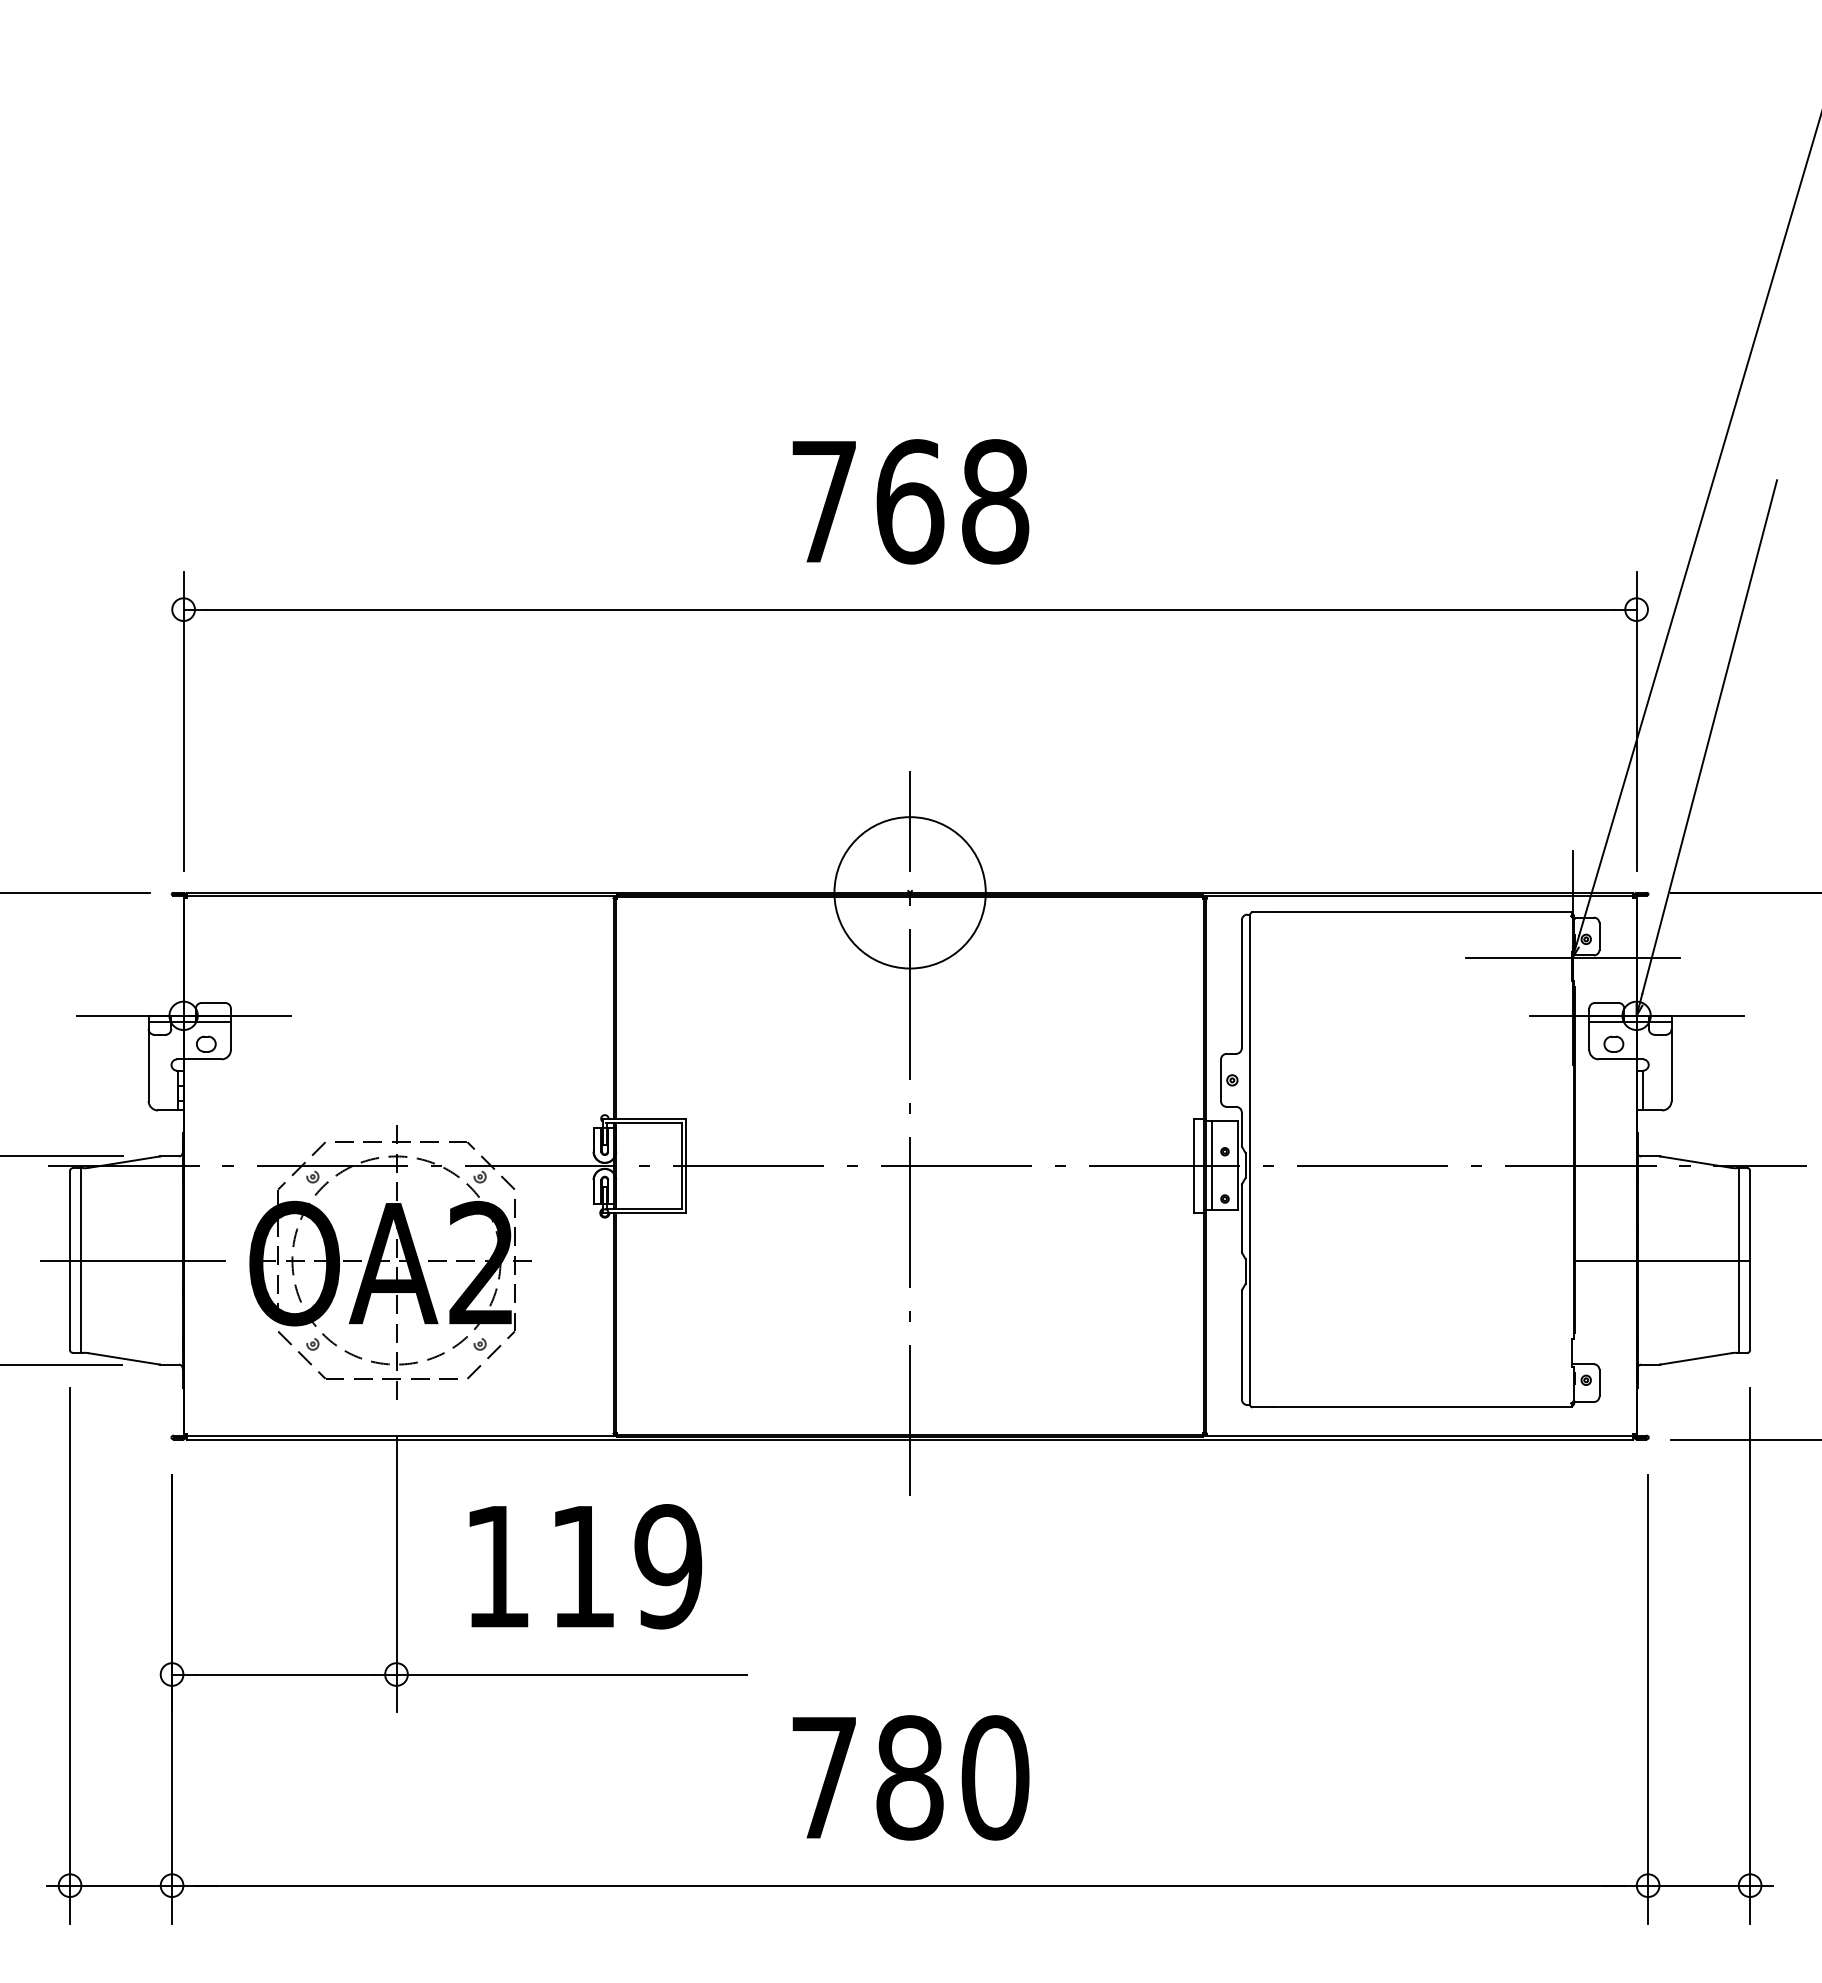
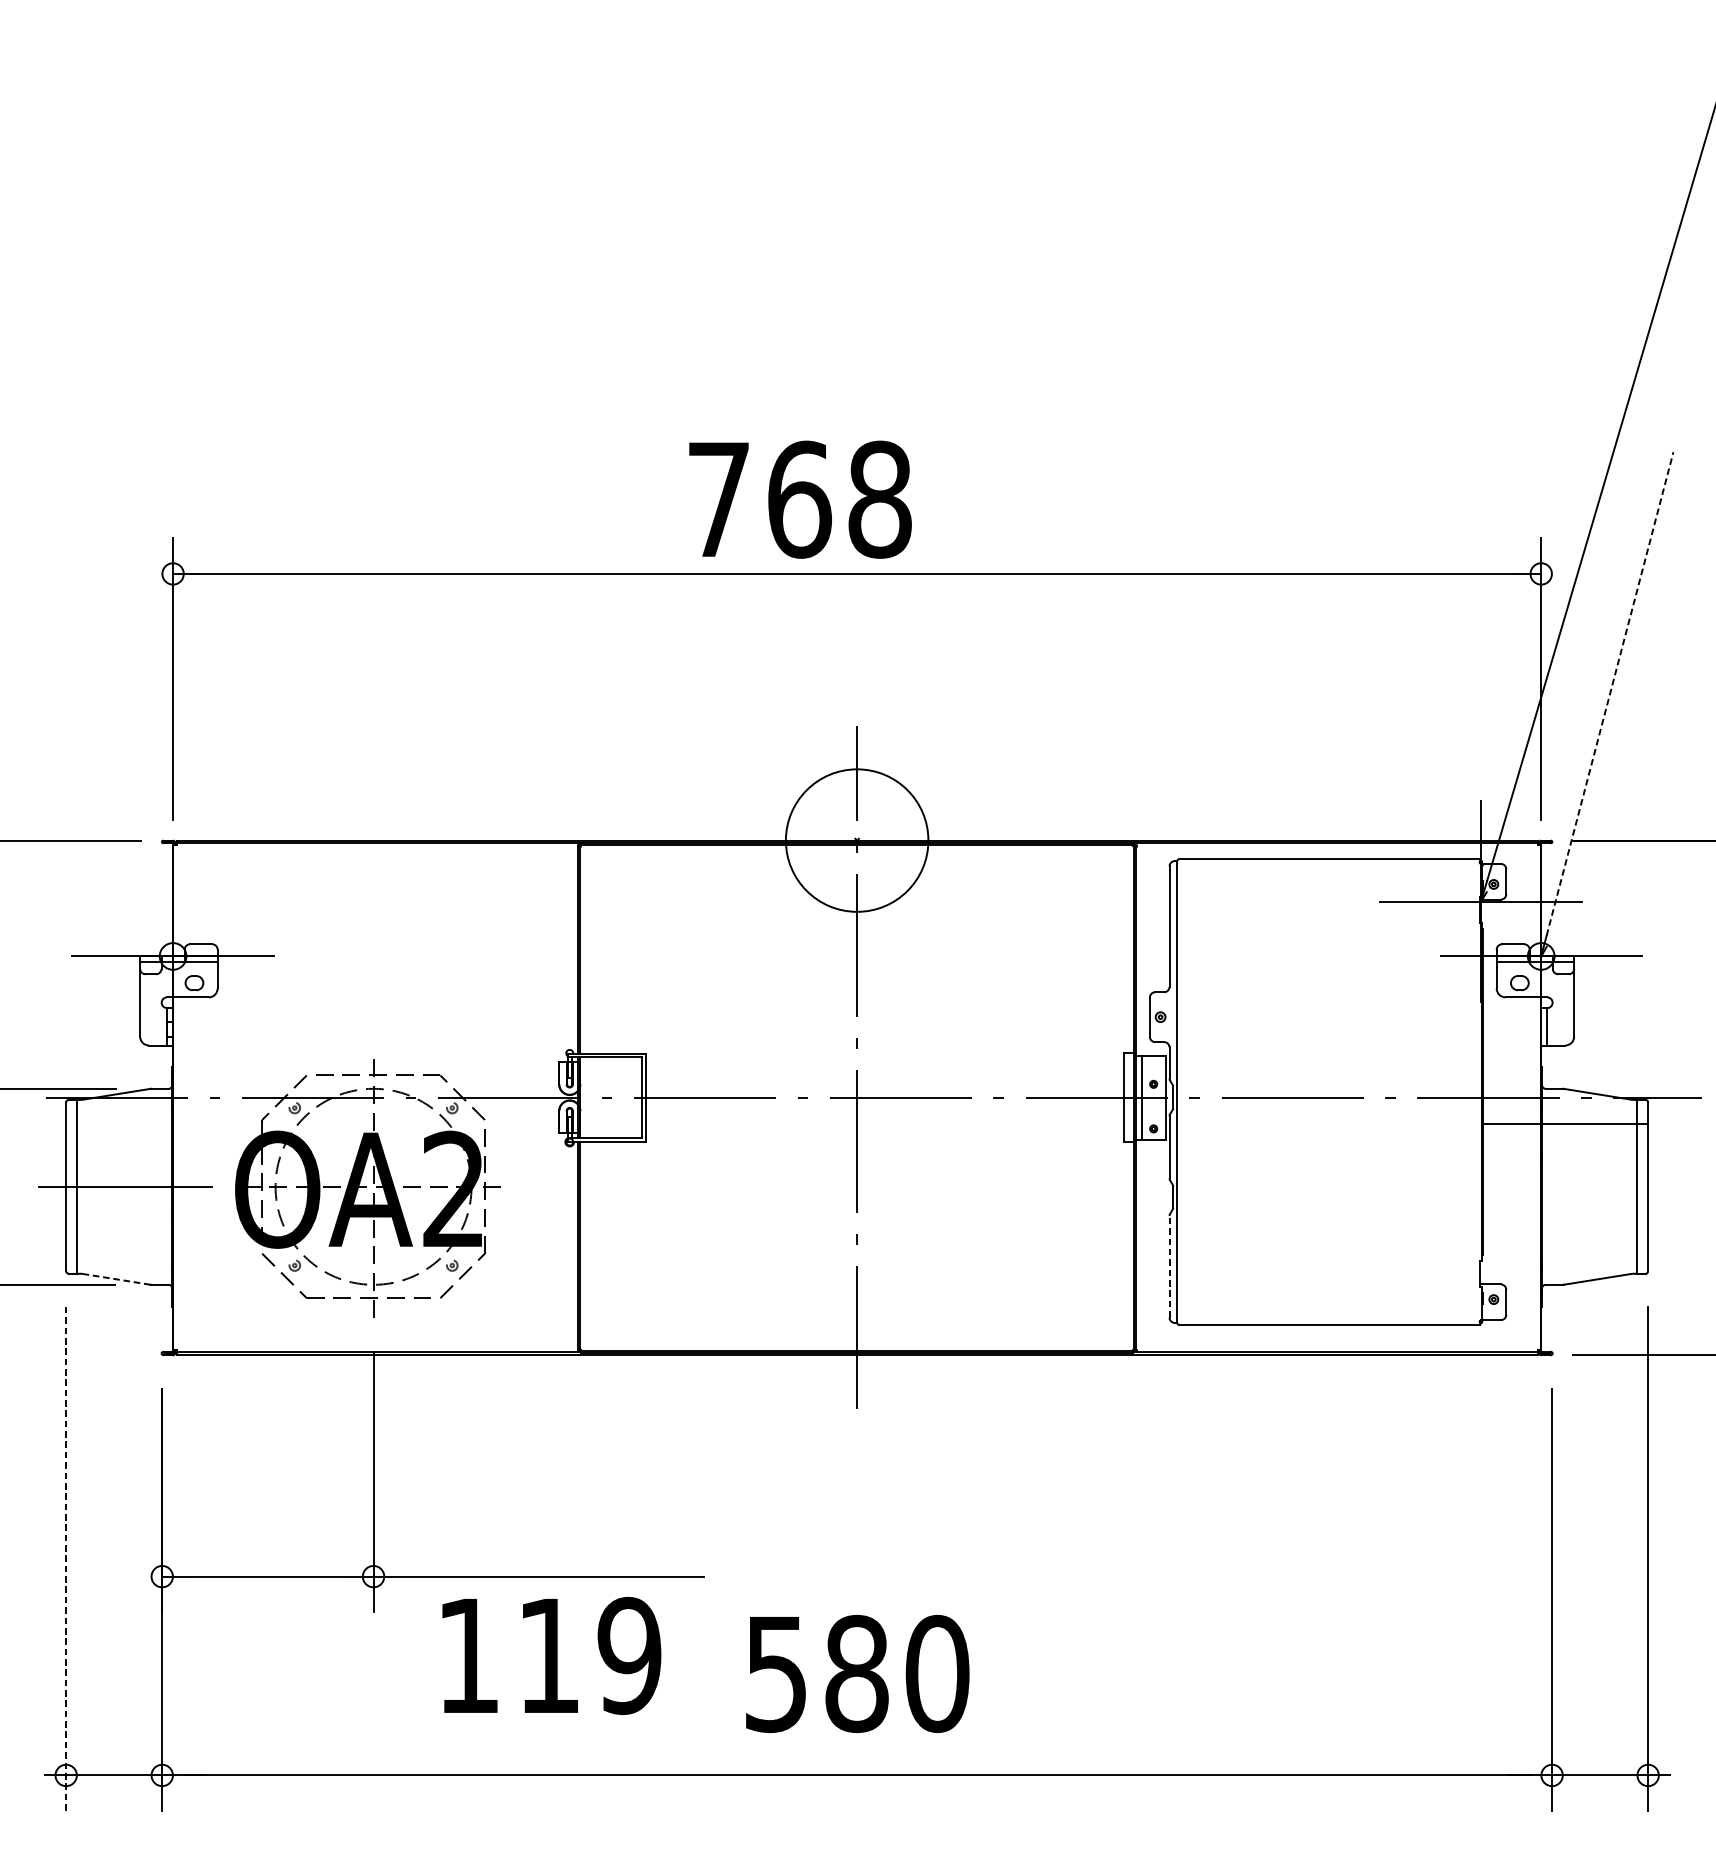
text: (910, 501) -> (800, 499), moved
line: (1709, 736) -> (1609, 693), solid -> dashed
line: (1661, 1260) -> (1564, 1123), moved
line: (1241, 1345) -> (1169, 1266), solid -> dashed
line: (124, 1358) -> (117, 1279), solid -> dashed
text: (585, 1566) -> (551, 1655), moved
line: (70, 1655) -> (66, 1558), solid -> dashed
text: (823, 1778) -> (775, 1674), 780 -> 580

